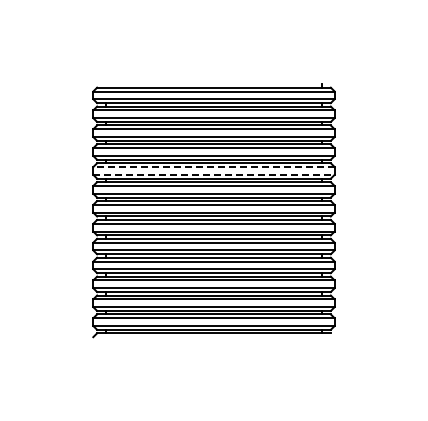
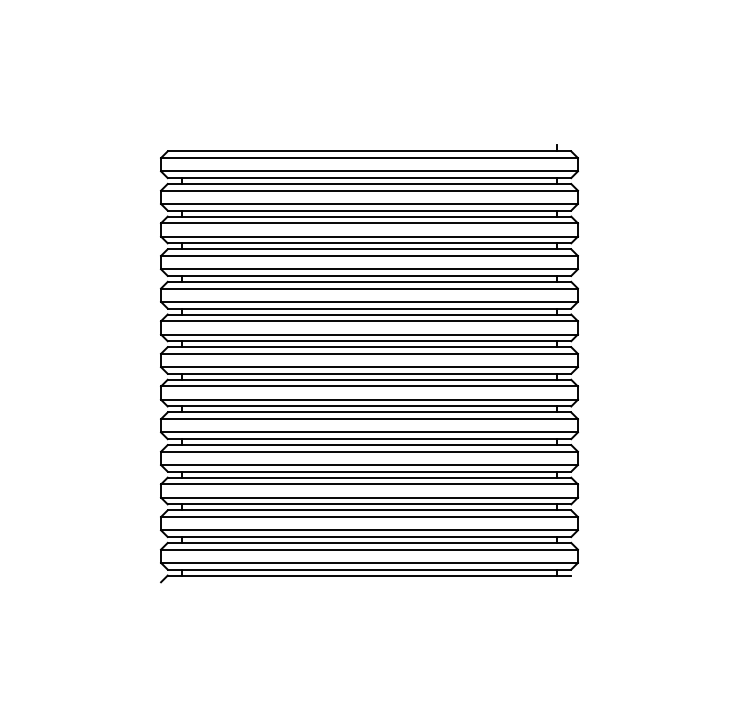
line: (213, 167) -> (368, 289), dashed -> solid
line: (213, 174) -> (368, 301), dashed -> solid

